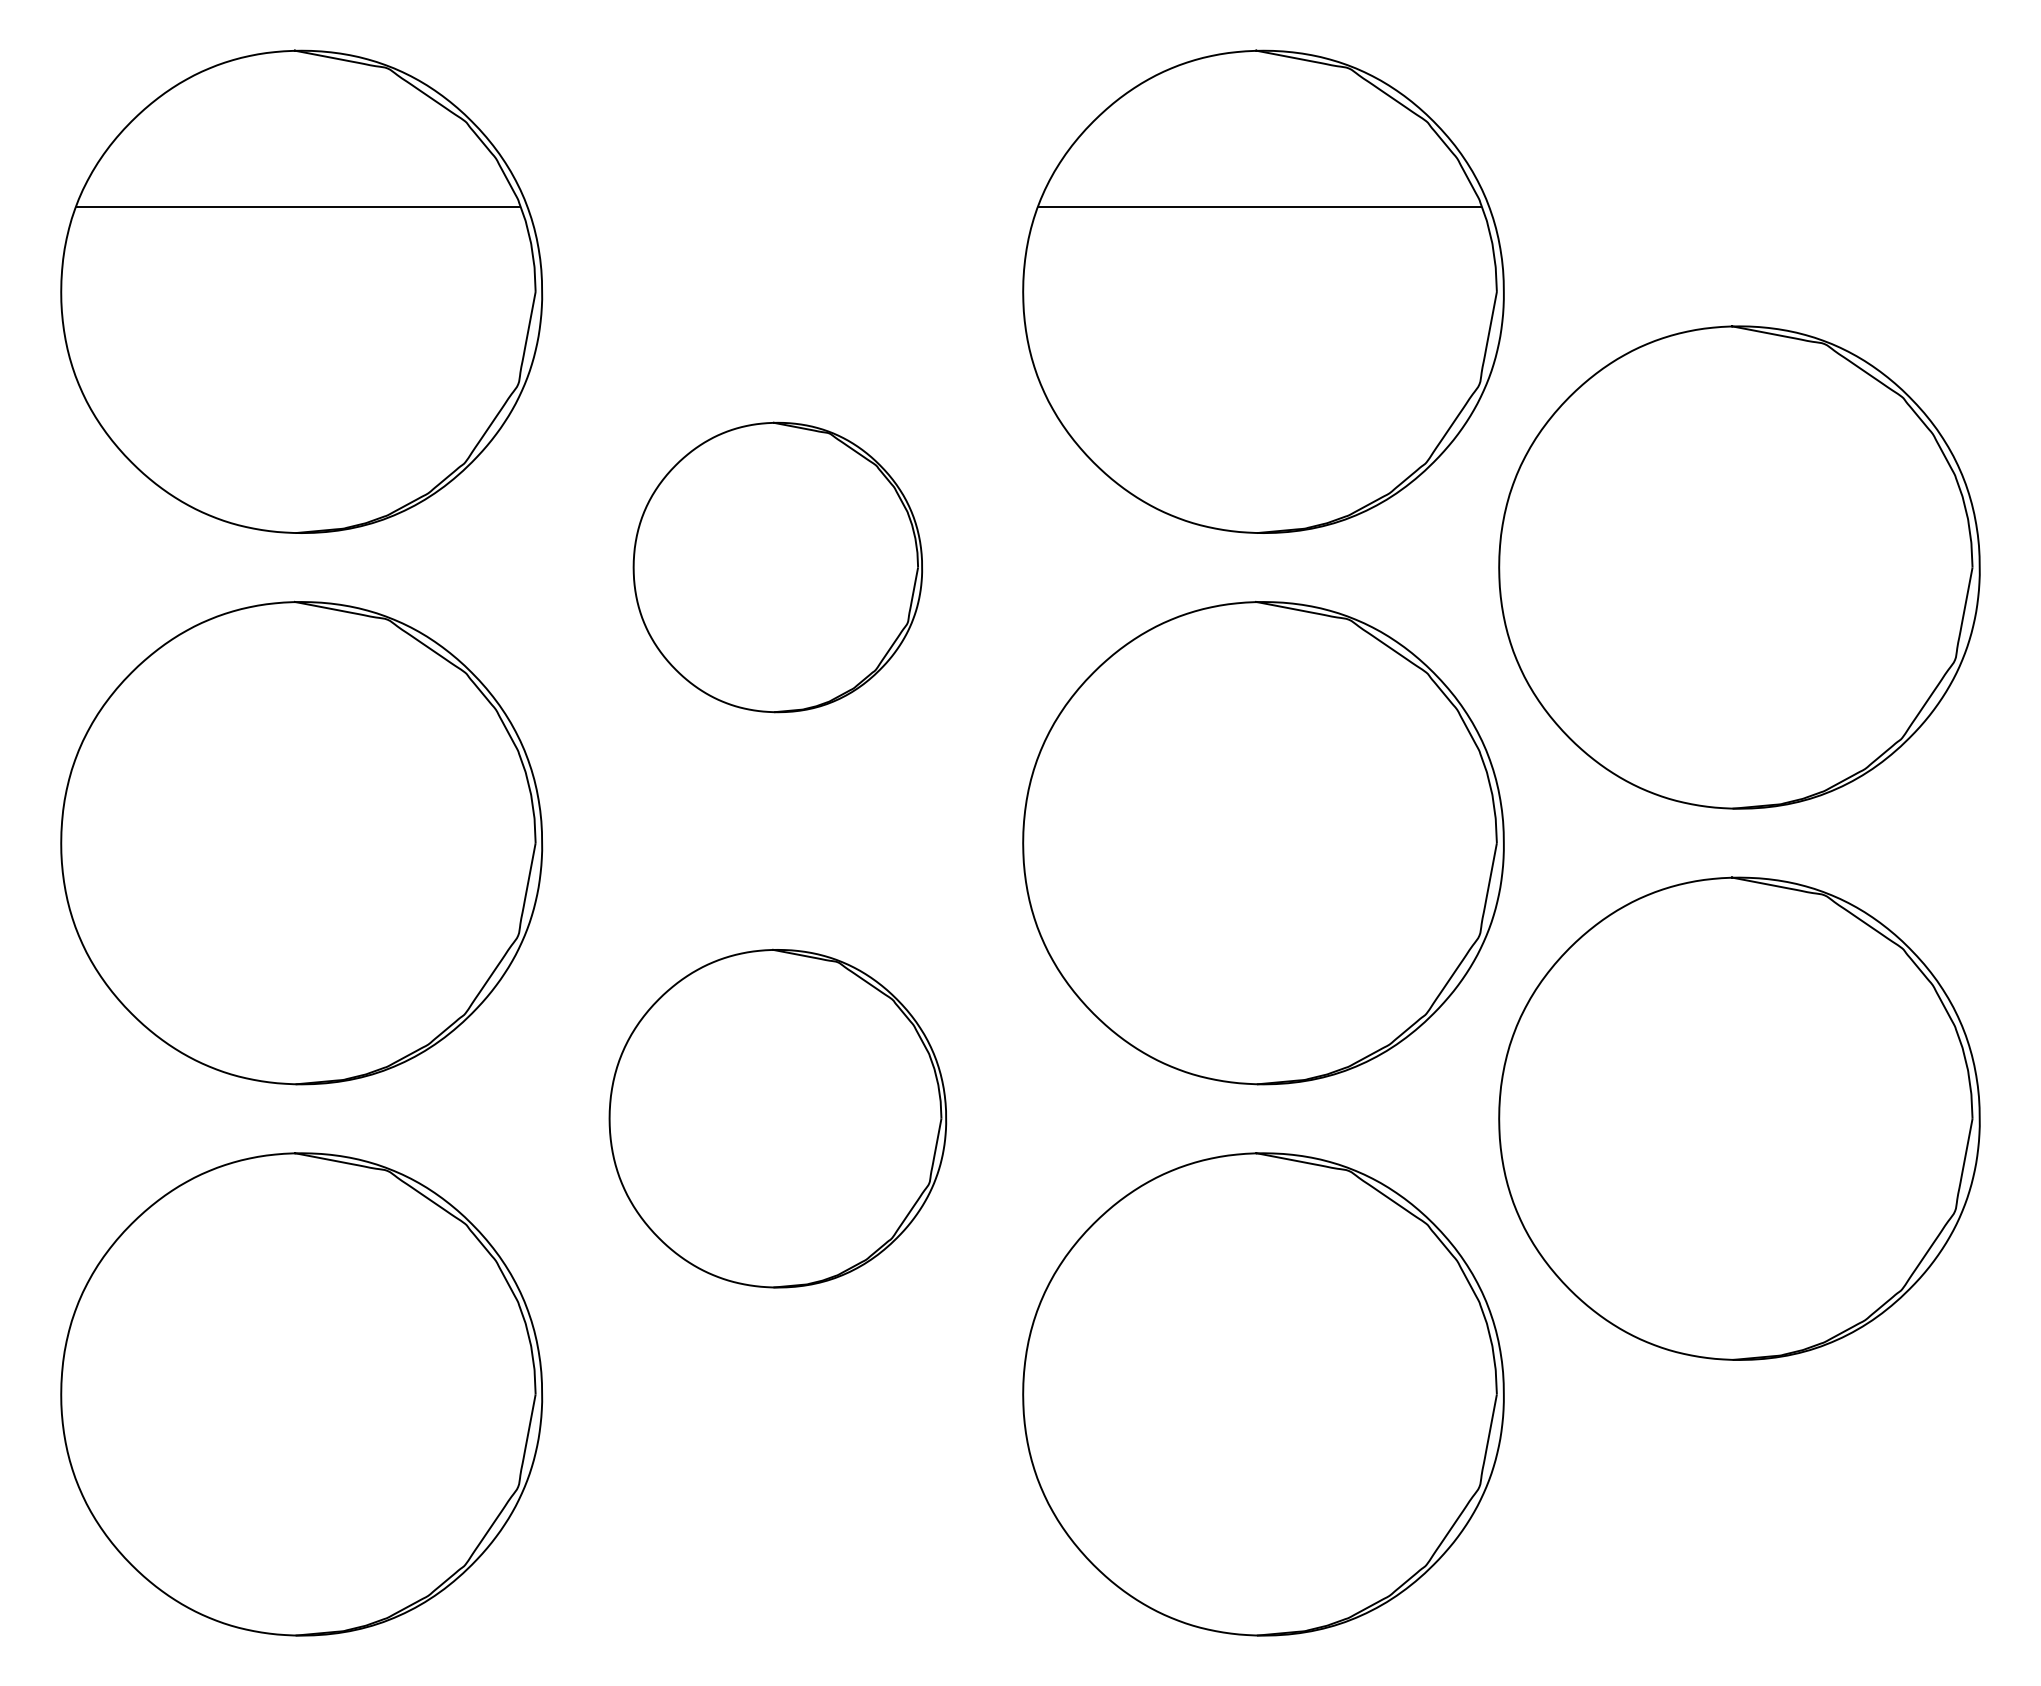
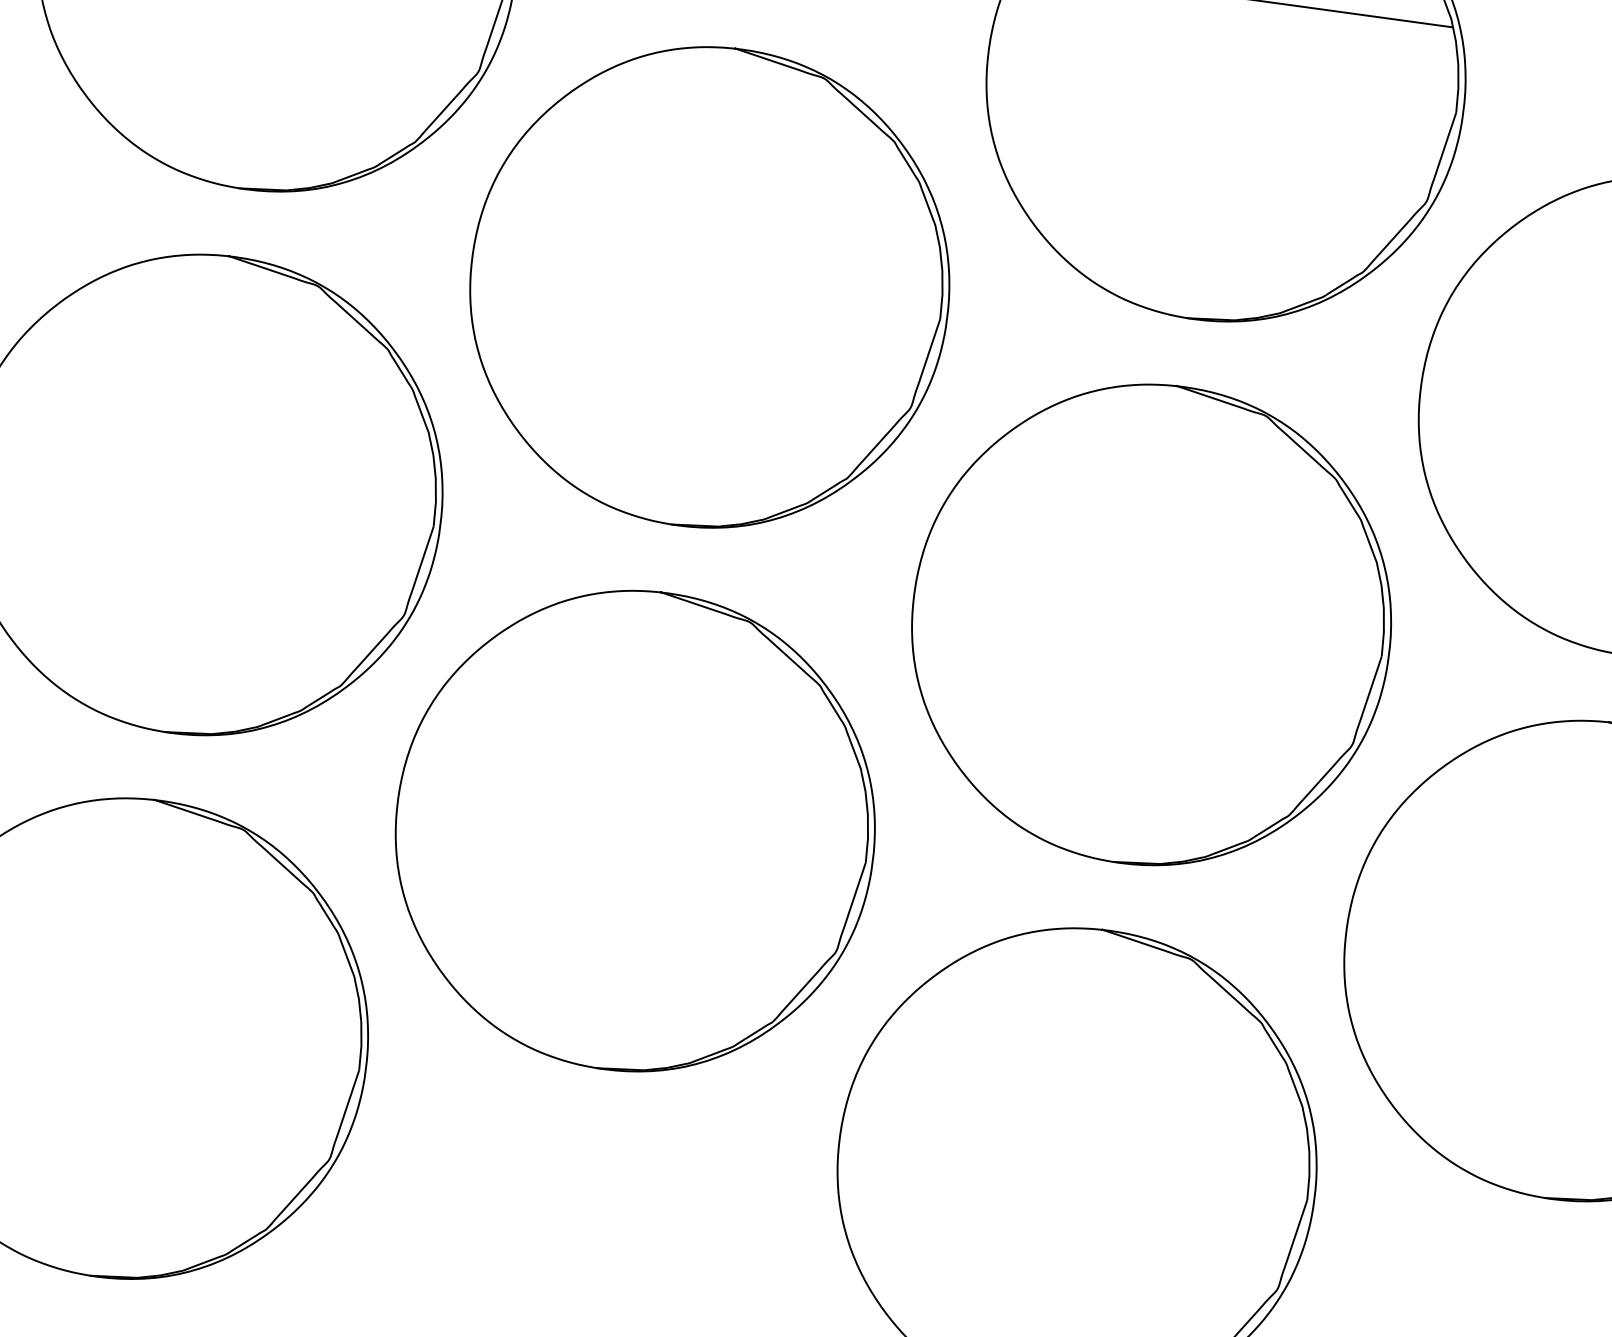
part: (777, 567) -> (709, 287), size x1.67
part: (777, 1118) -> (635, 830), size x1.43

